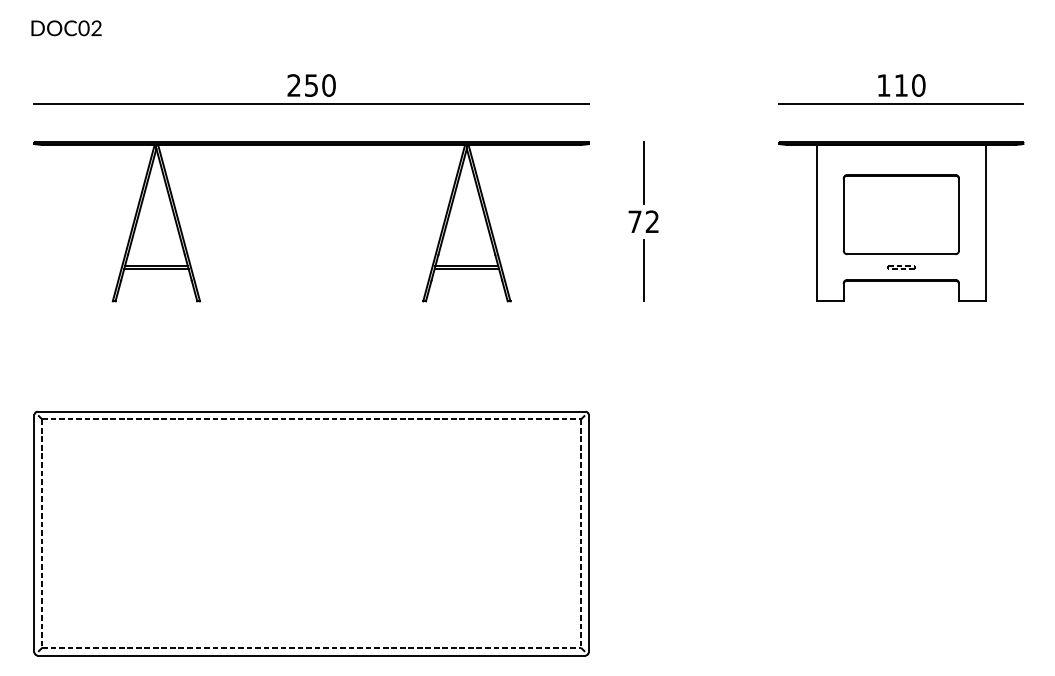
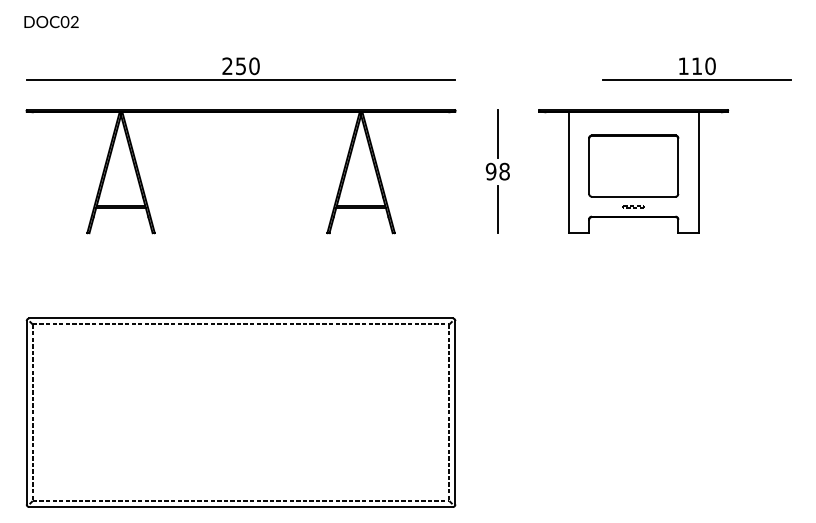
text: (643, 221) -> (497, 171), 72 -> 98
part: (901, 221) -> (633, 171), moved

